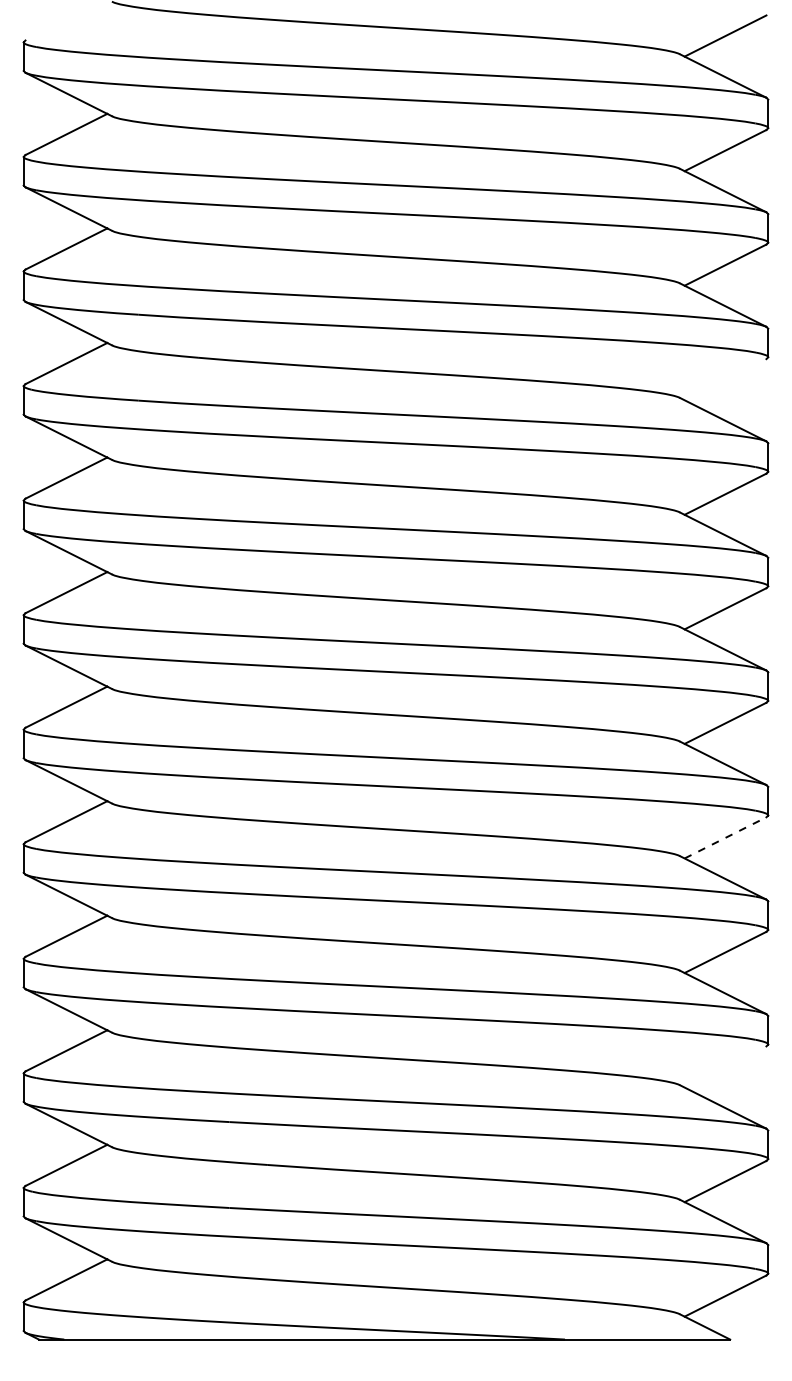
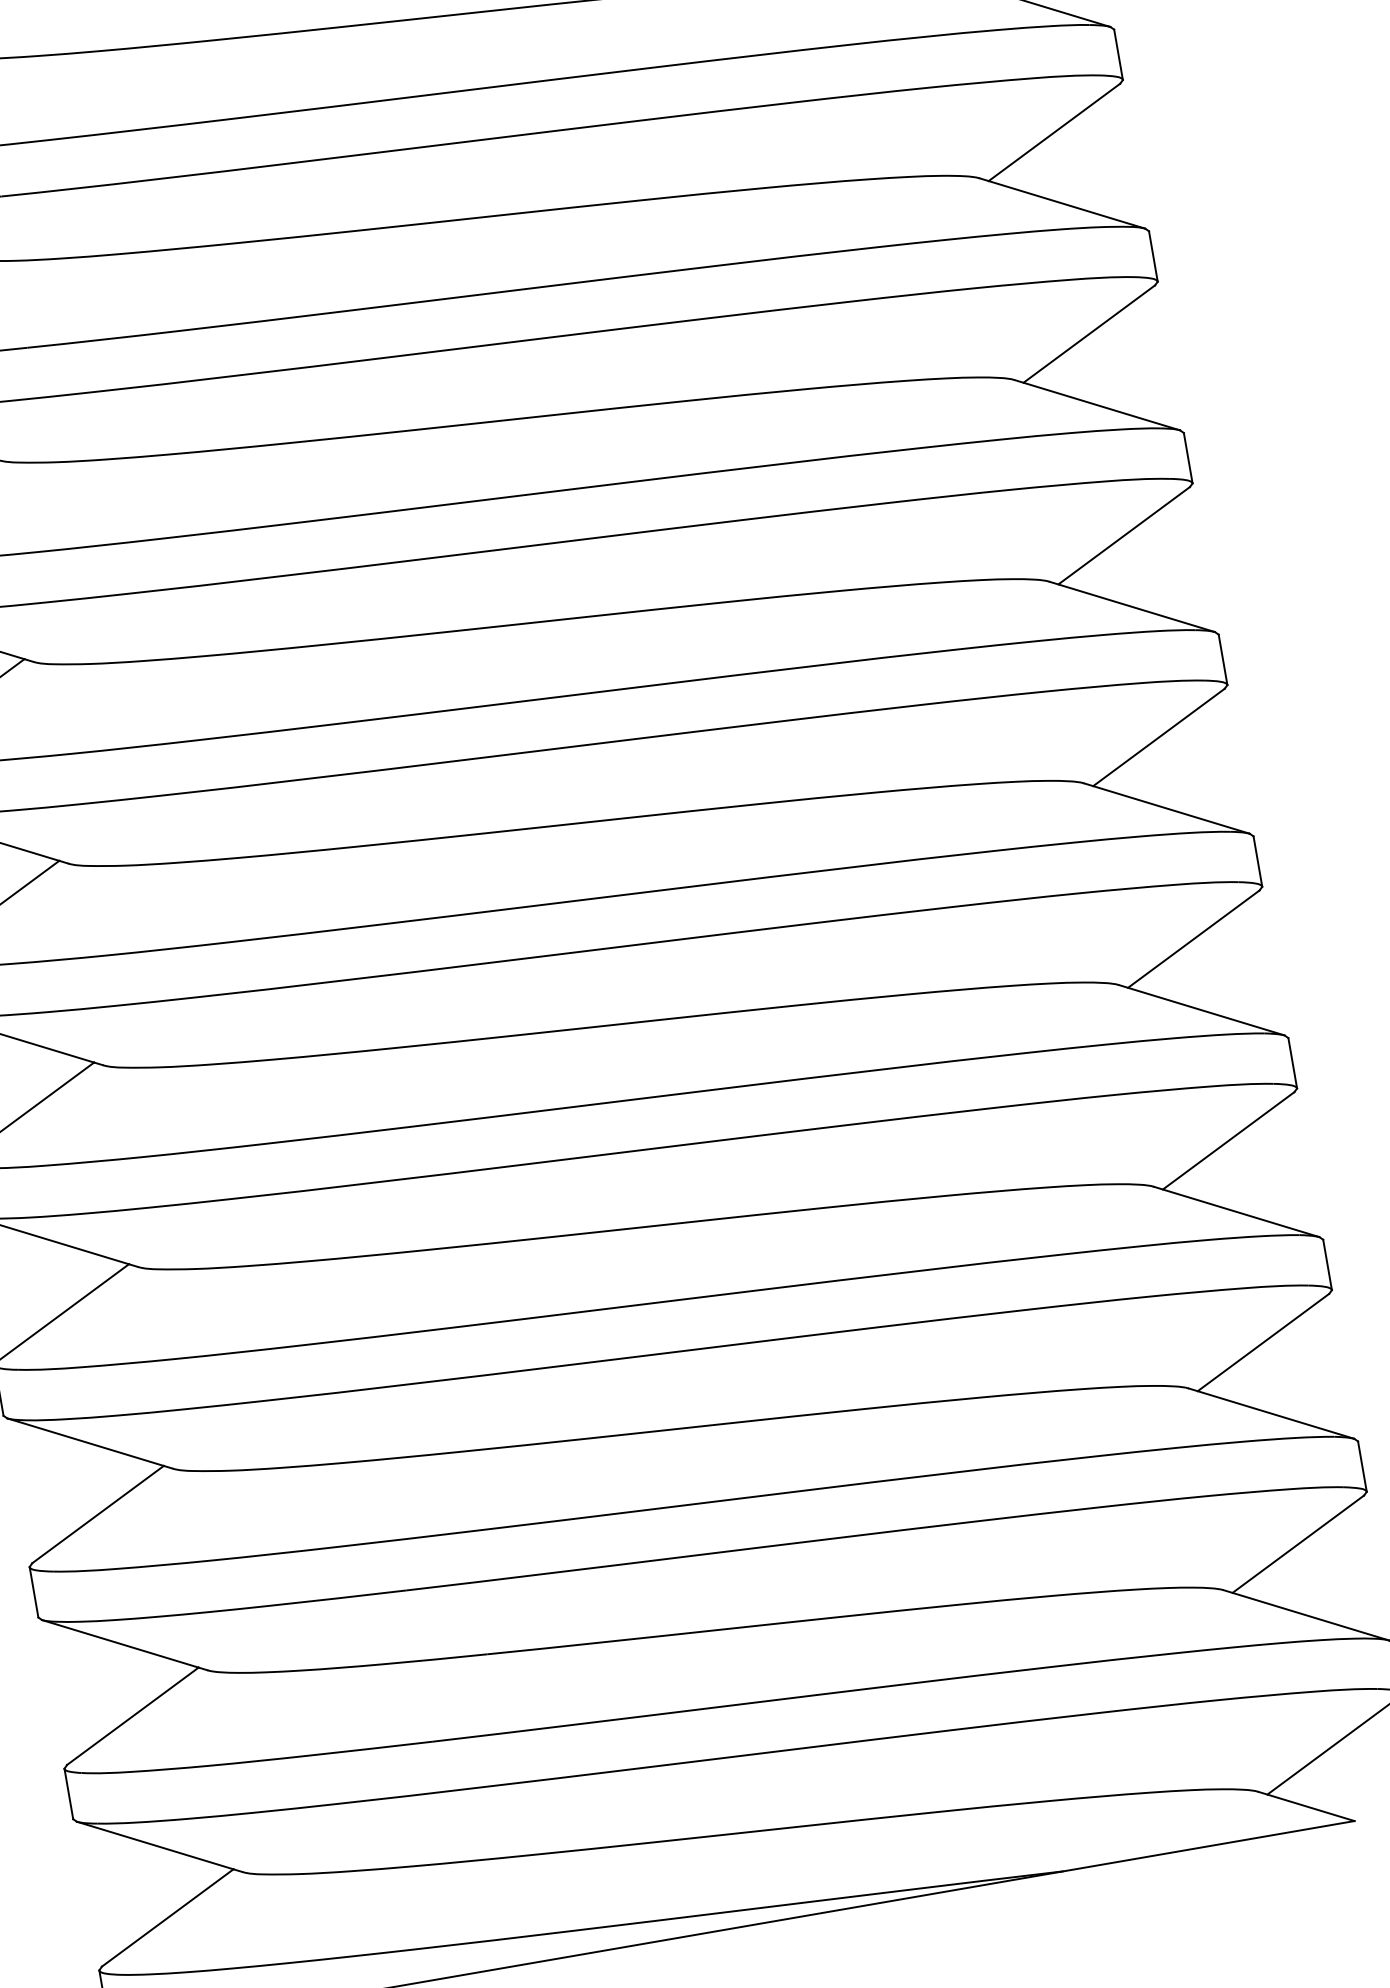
line: (725, 379) -> (1054, 132), added
line: (725, 837) -> (1193, 938), dashed -> solid
line: (725, 1066) -> (1263, 1341), added

